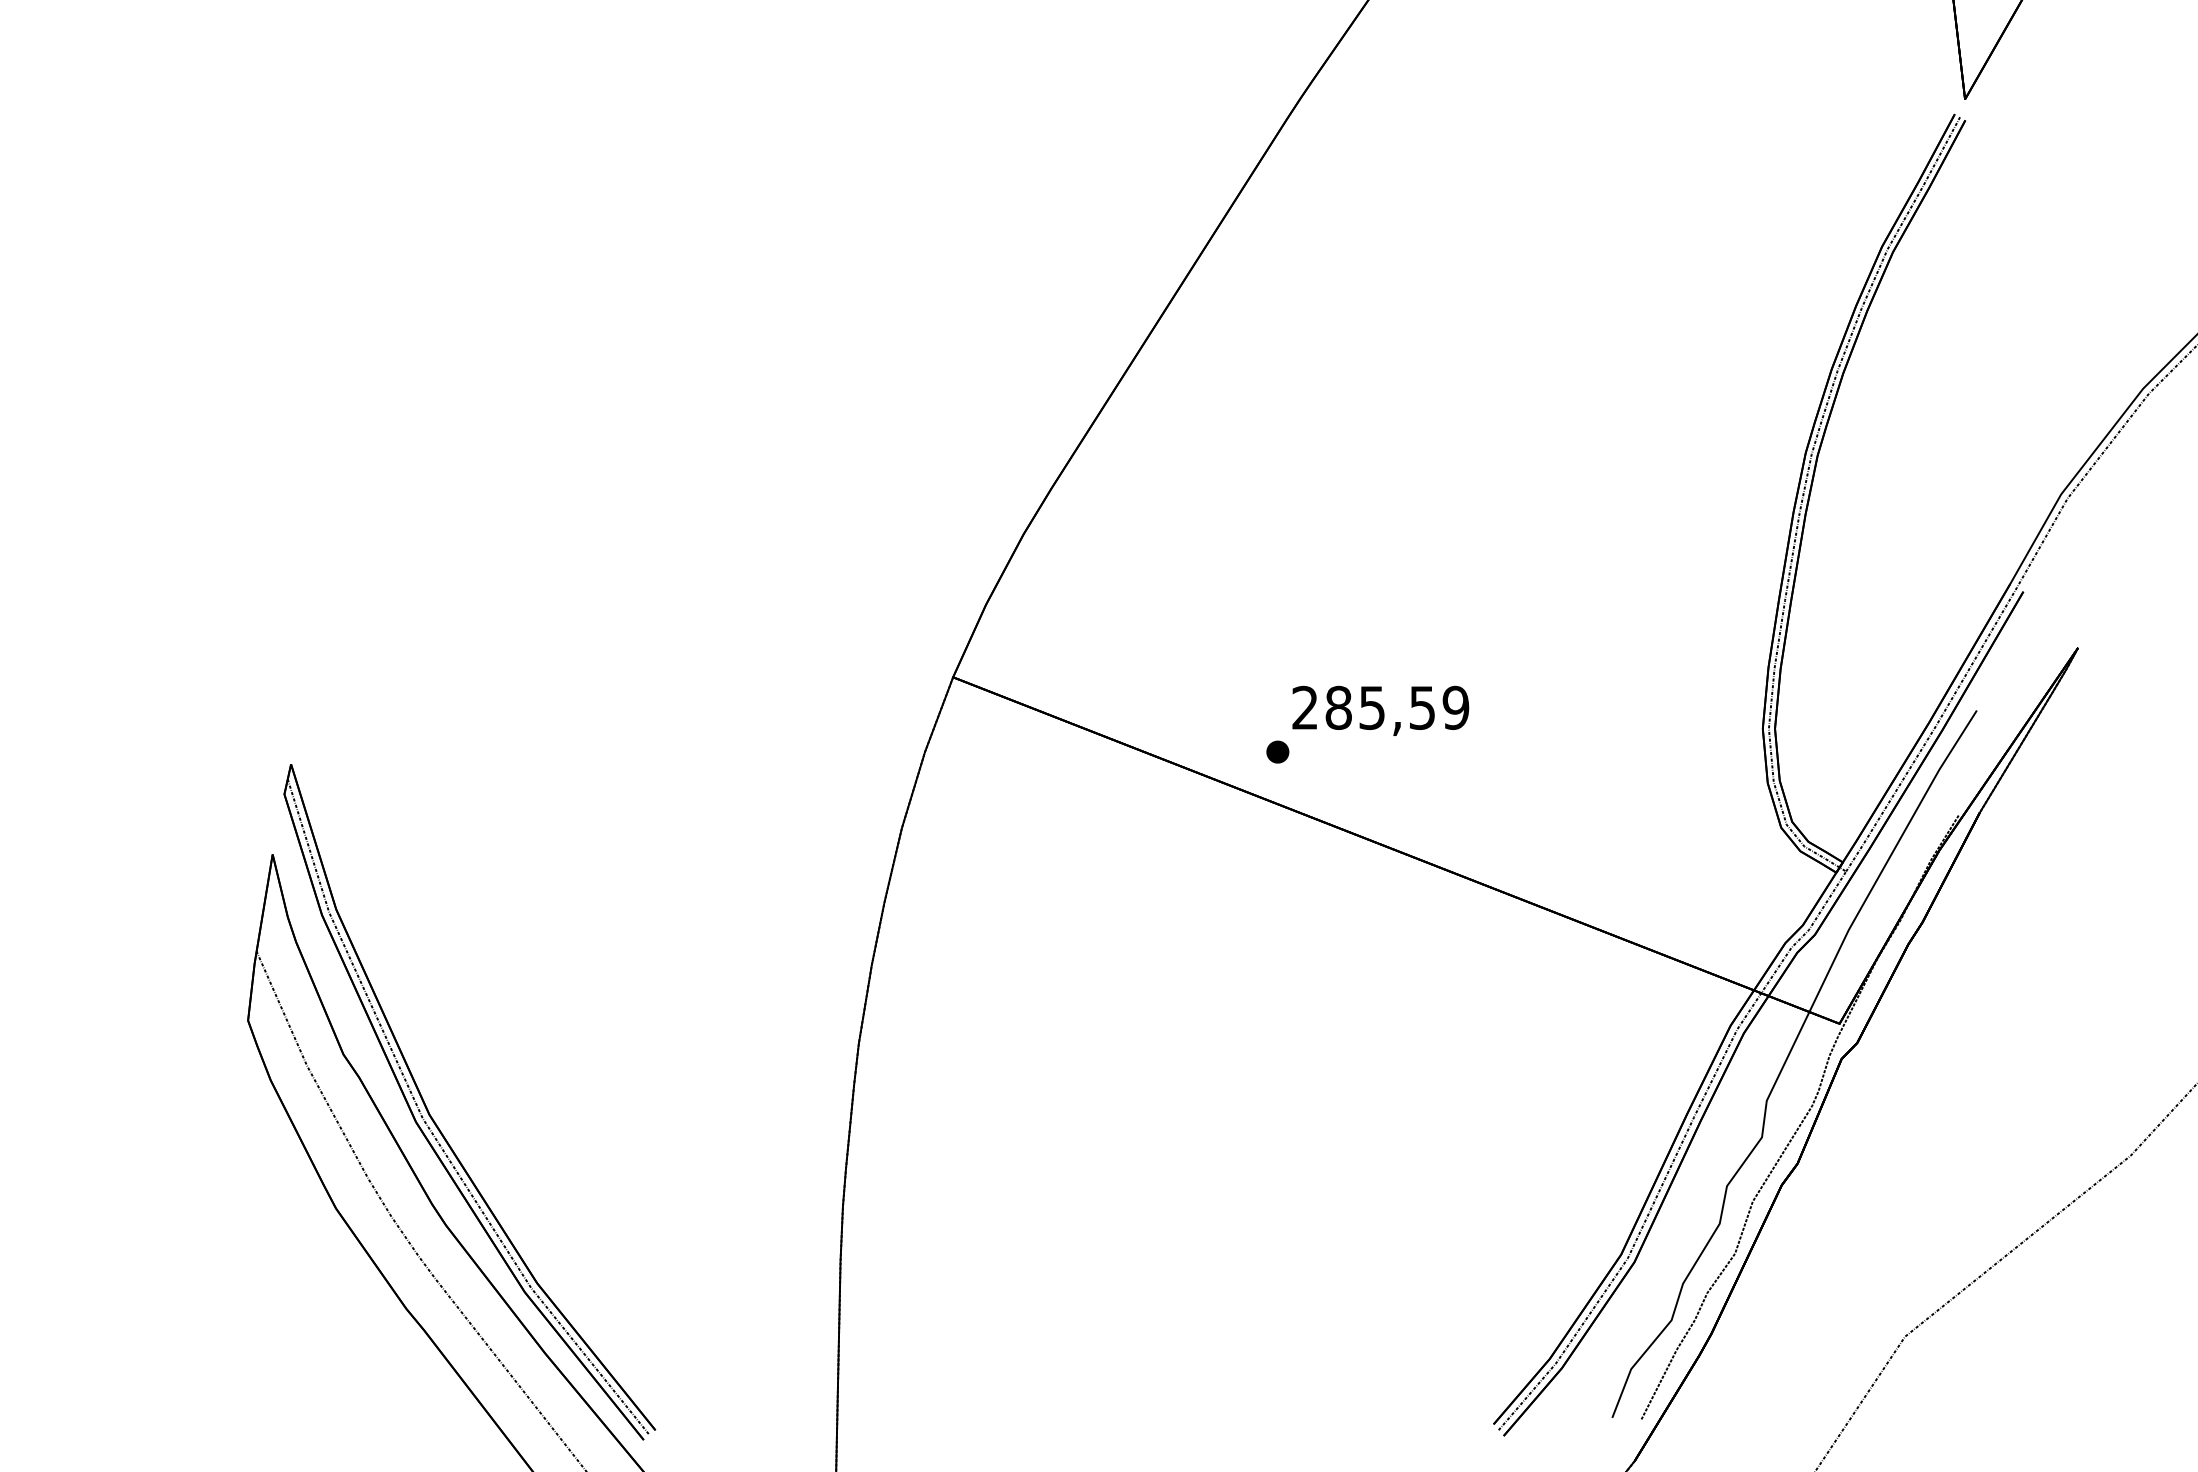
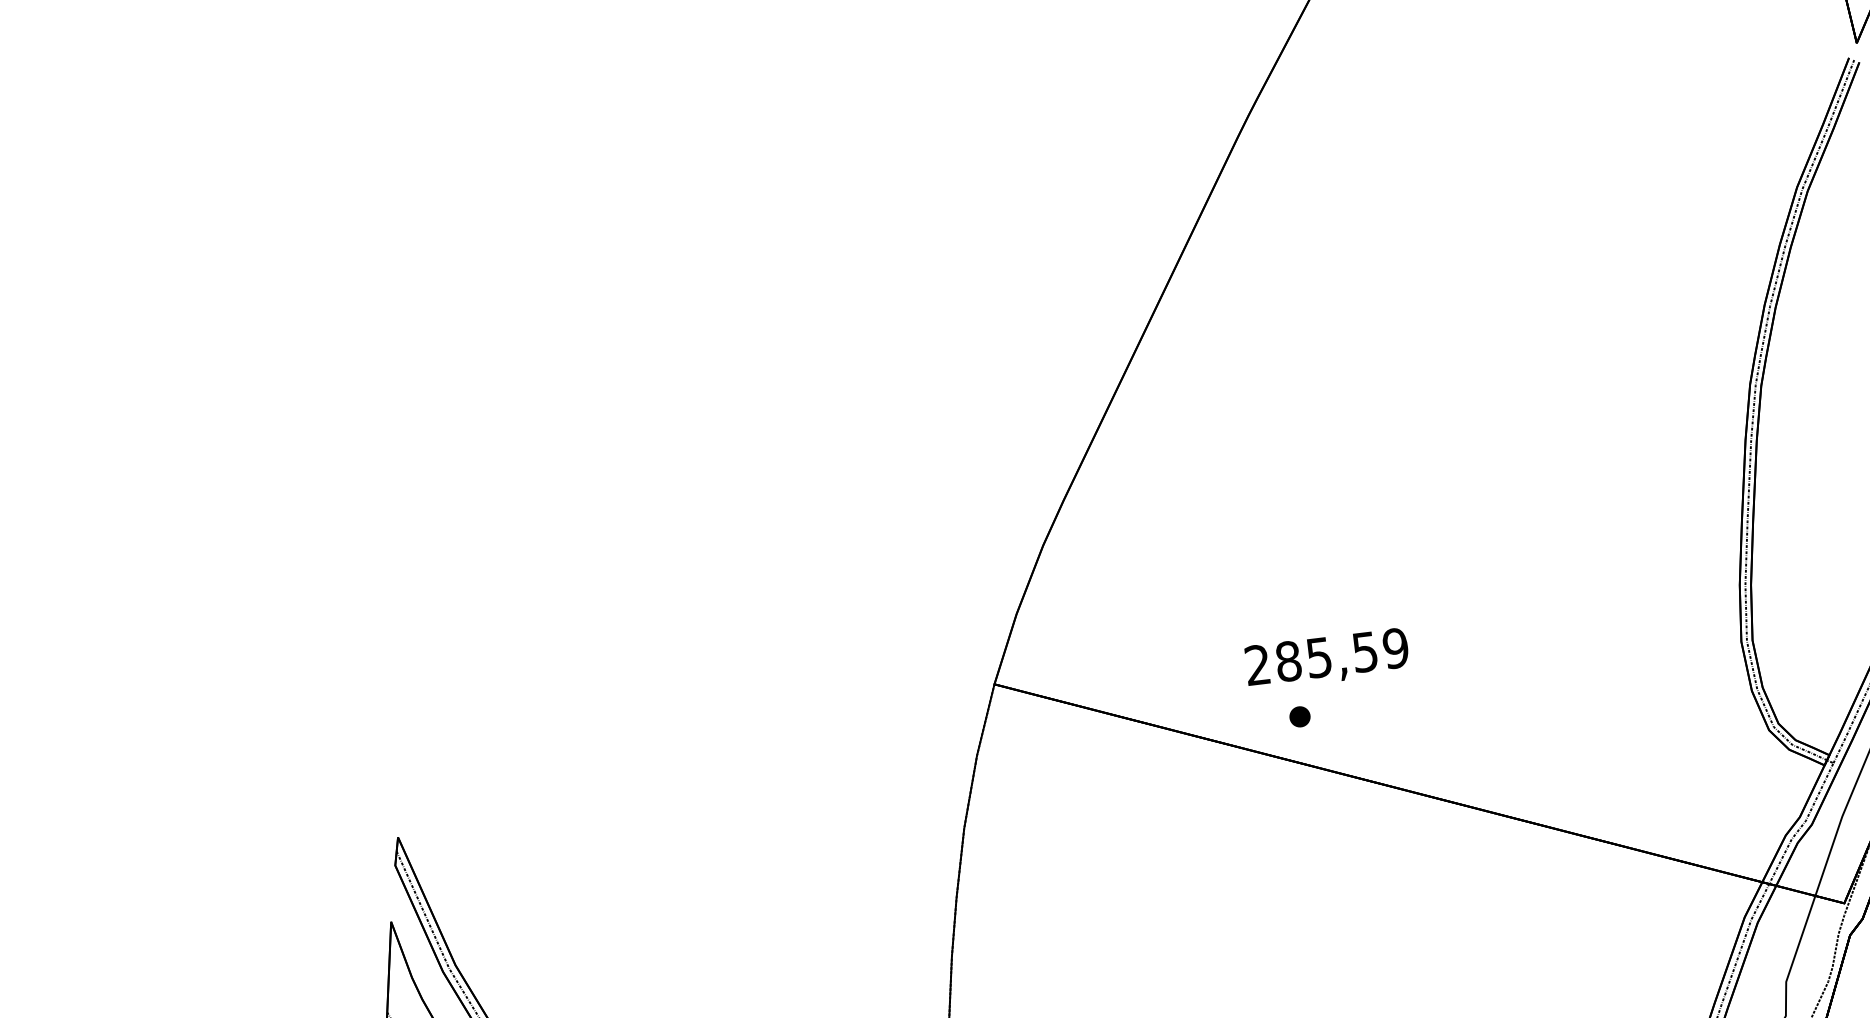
text: (1380, 710) -> (1327, 659), moved

